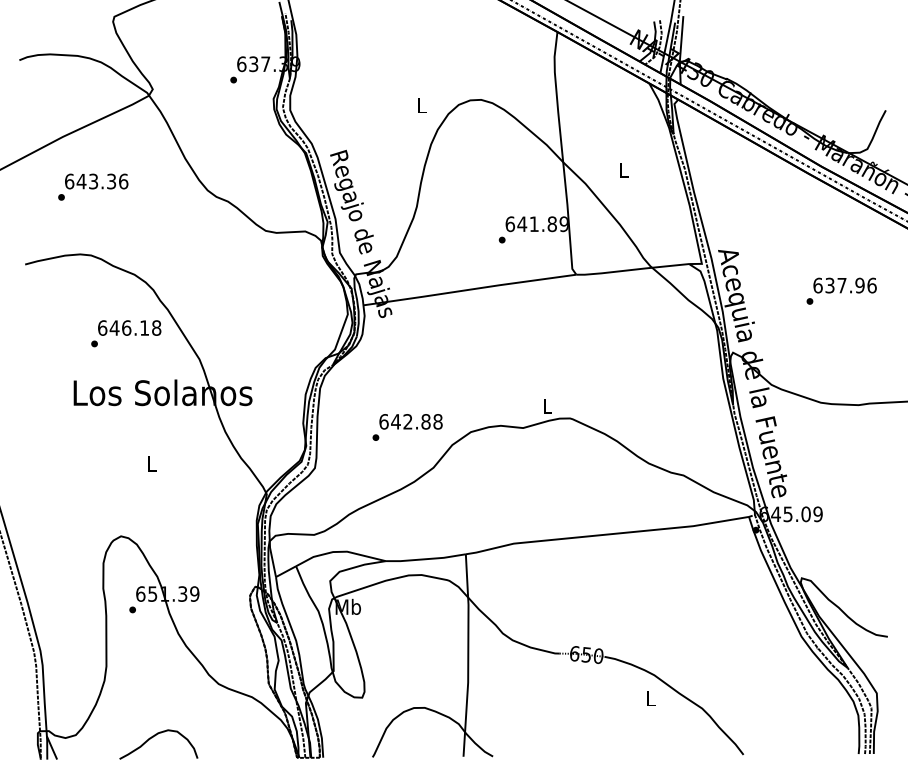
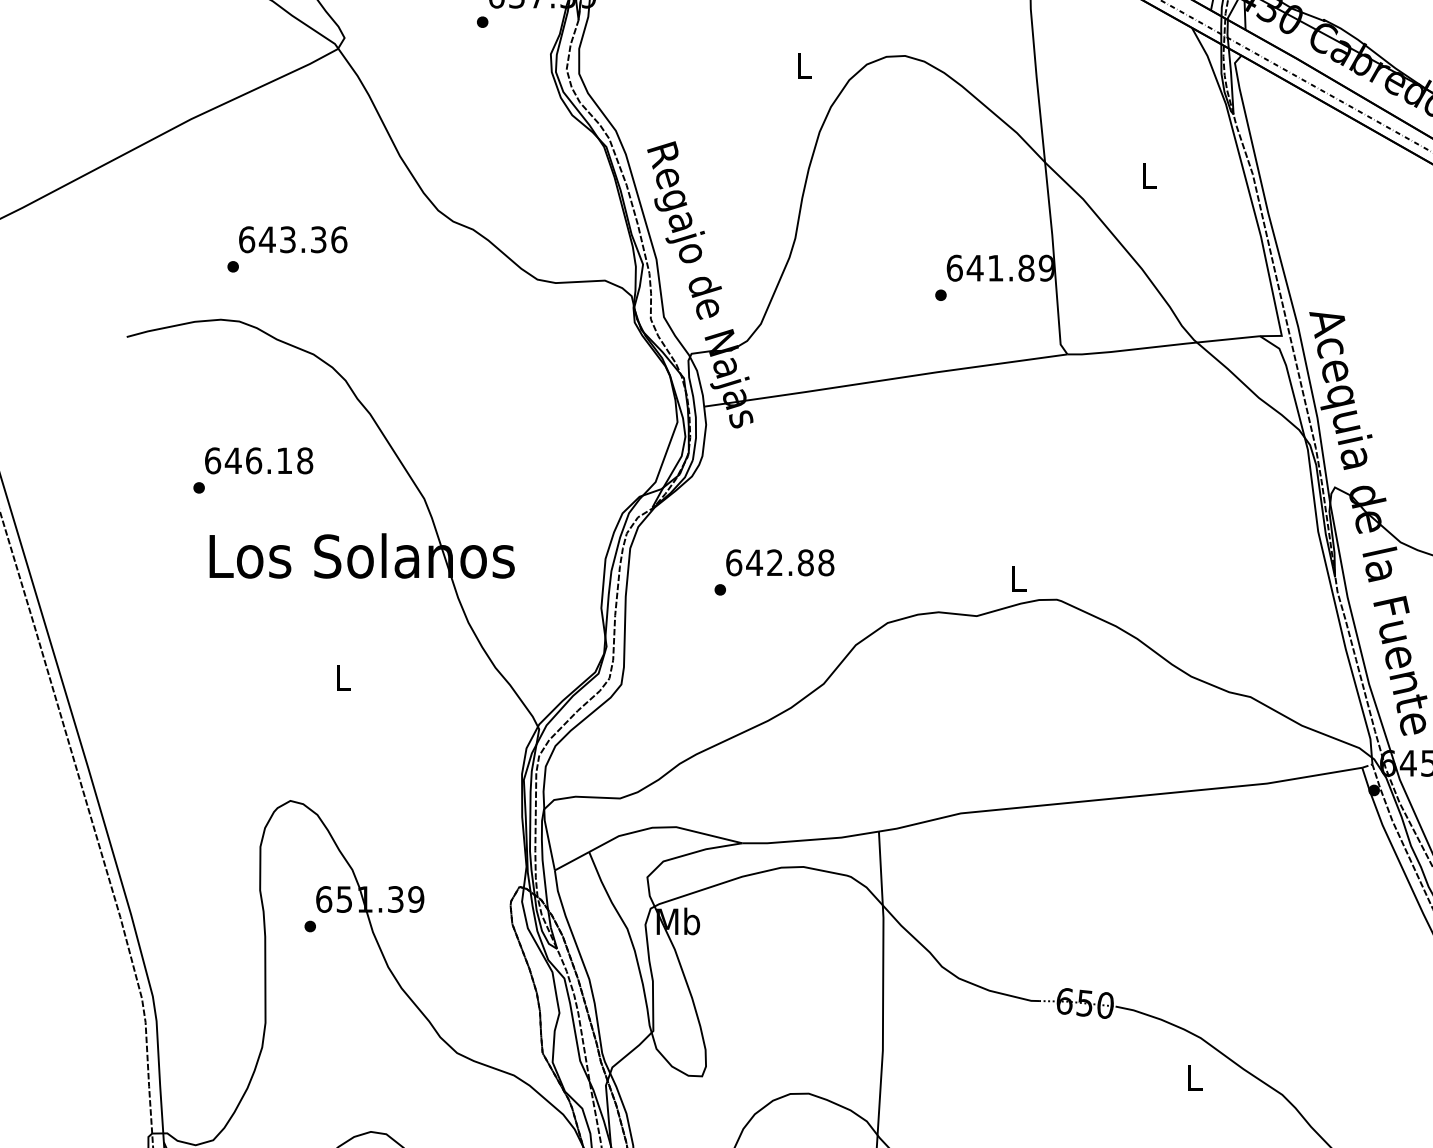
text: (93, 186) -> (287, 248), moved
text: (126, 333) -> (253, 470), moved
text: (407, 427) -> (774, 572), moved

